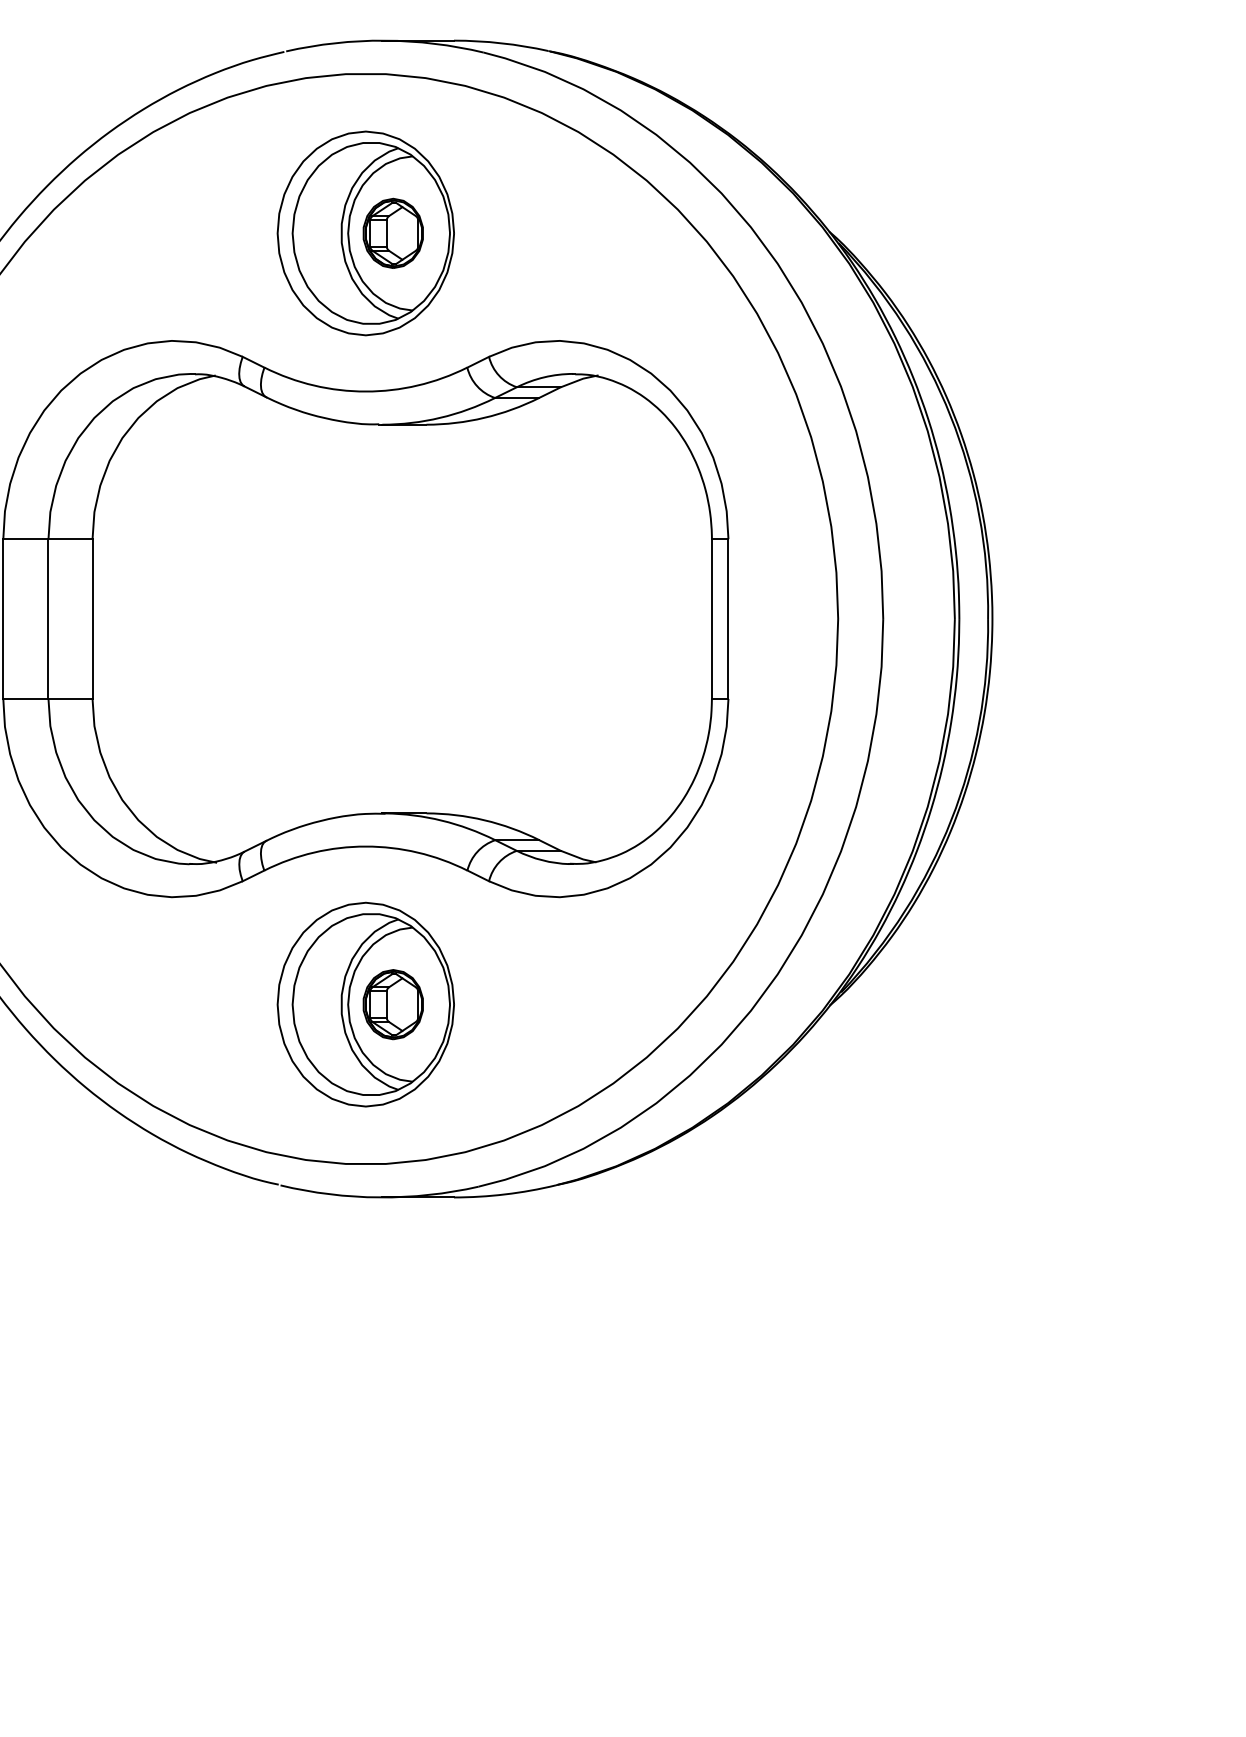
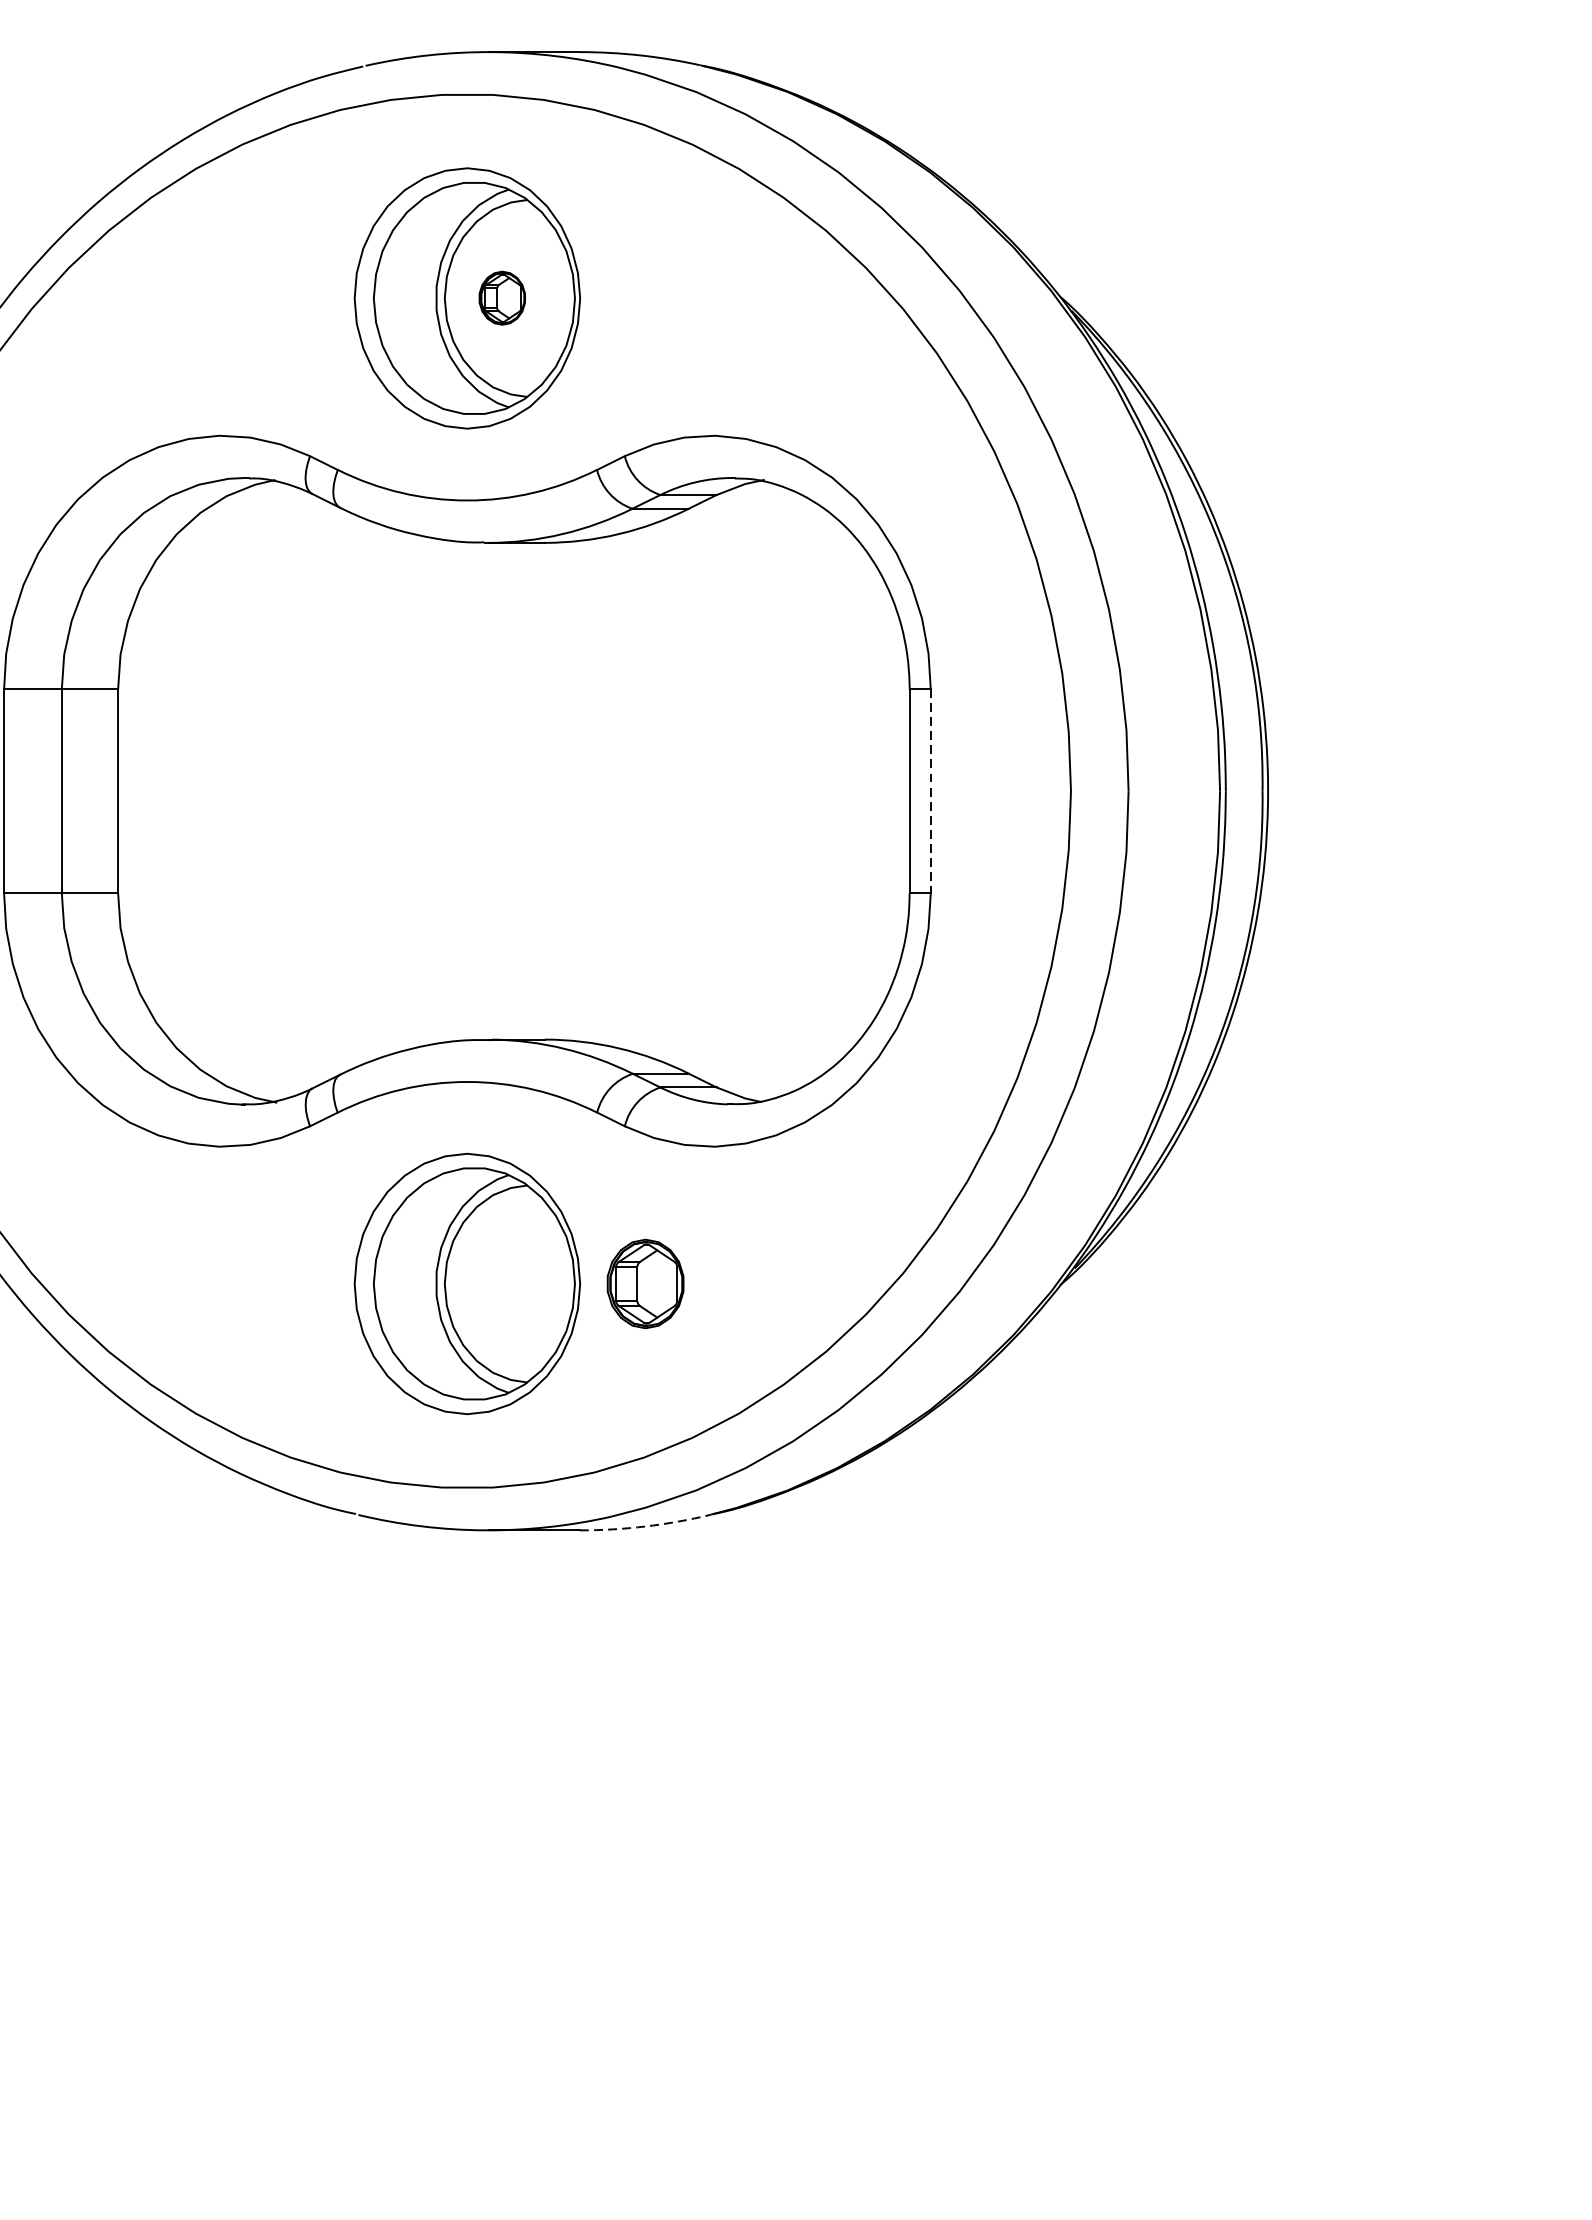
part: (392, 232) -> (501, 297), size x0.6
line: (728, 619) -> (930, 791), solid -> dashed
part: (392, 1004) -> (644, 1283), moved
arc: (505, 1194) -> (645, 1526), solid -> dashed

